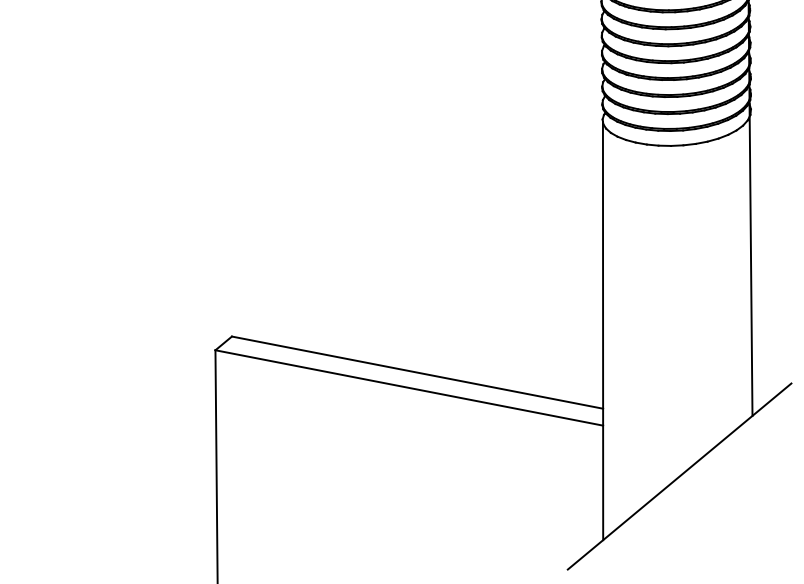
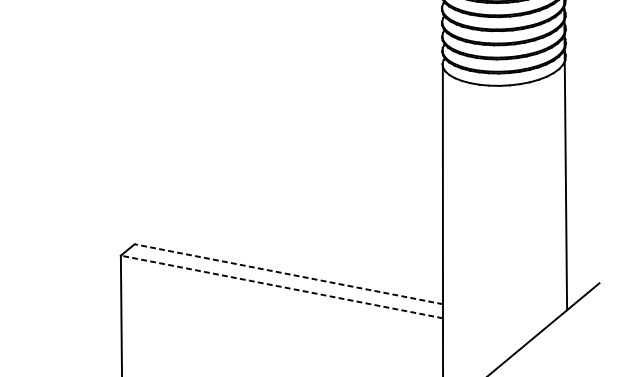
line: (417, 372) -> (288, 274), solid -> dashed
line: (408, 387) -> (281, 286), solid -> dashed

